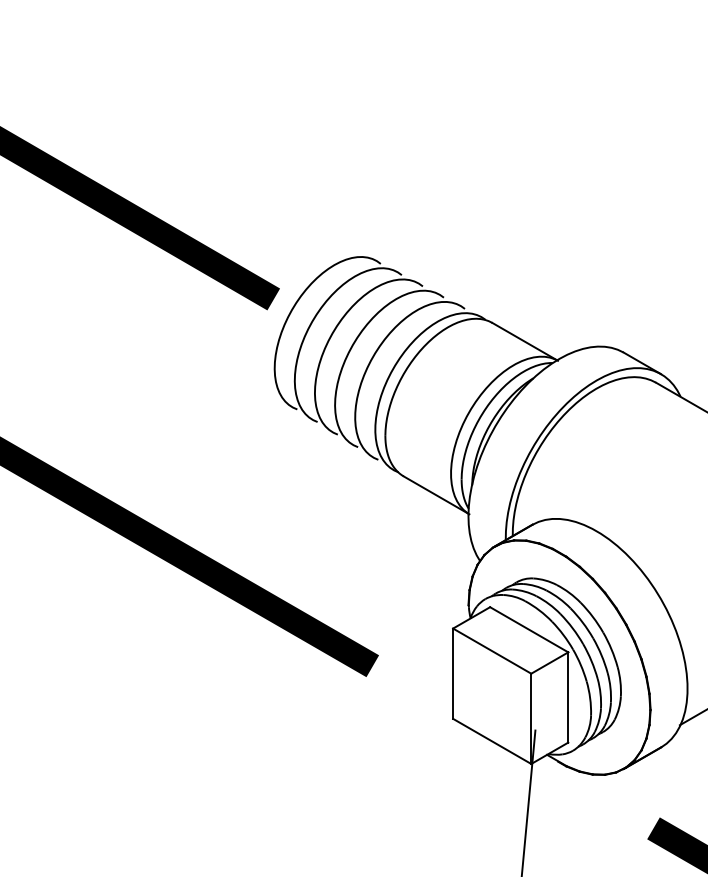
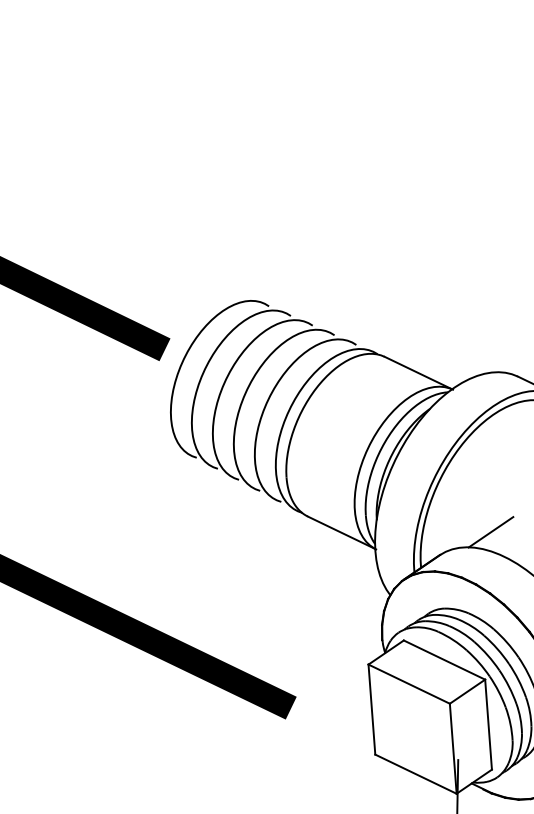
line: (584, 505) -> (490, 532), added

